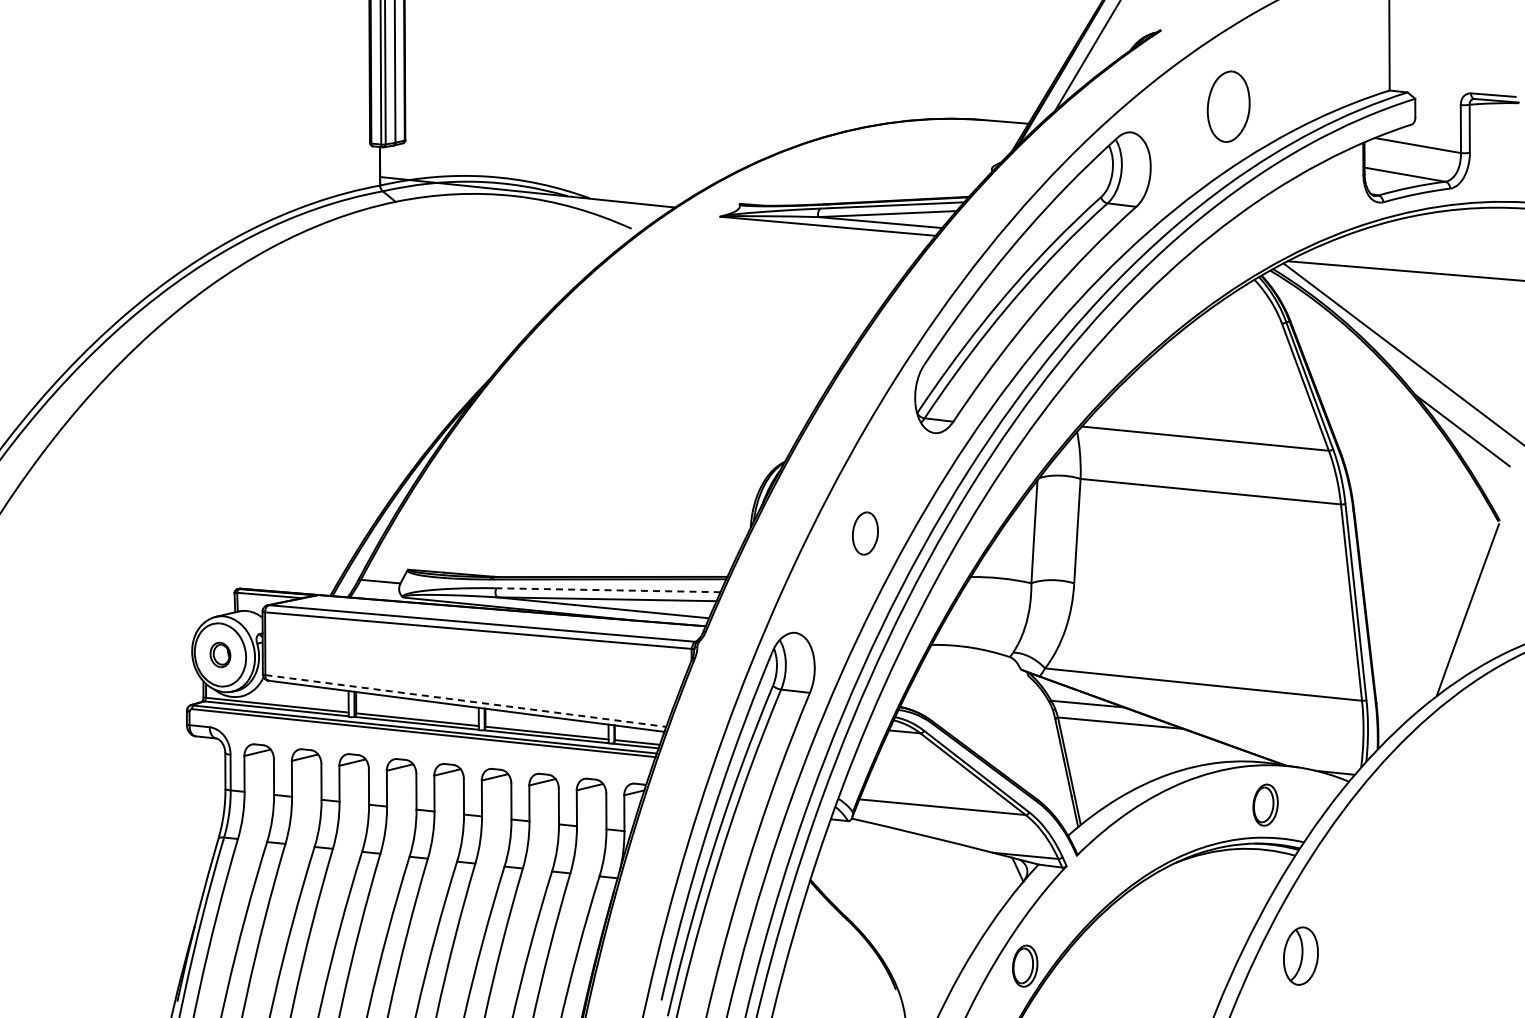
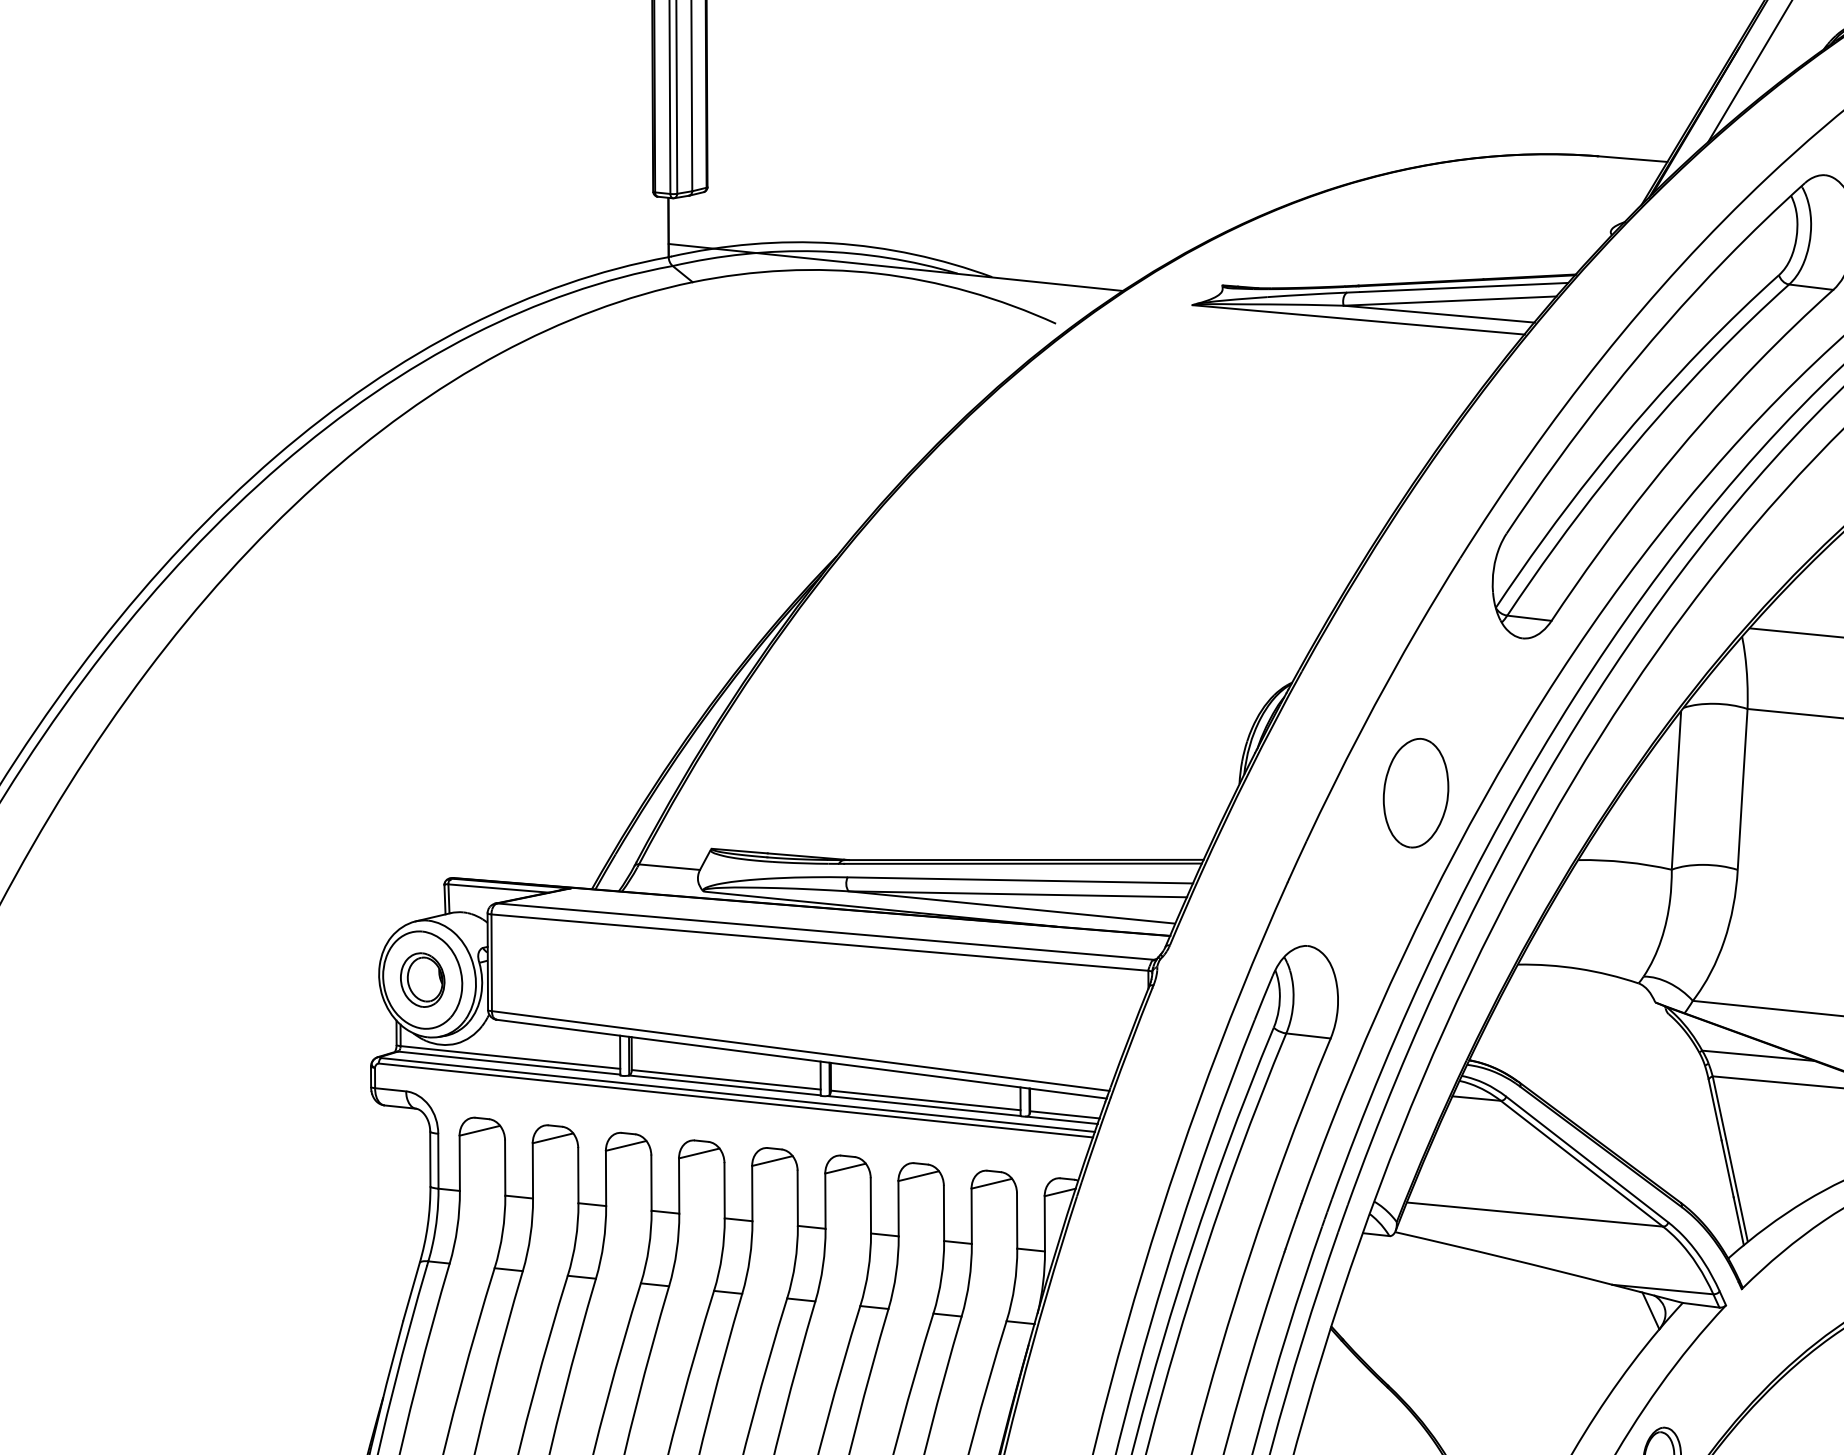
part: (865, 533) -> (1416, 793), size x1.67
line: (608, 590) -> (1020, 880), dashed -> solid
part: (220, 654) -> (422, 979), size x1.43
line: (466, 701) -> (801, 1051), dashed -> solid

